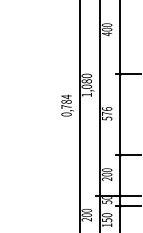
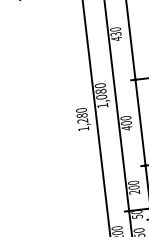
text: (107, 29) -> (116, 33), 400 -> 430
text: (66, 105) -> (82, 119), 0,784 -> 1,280
text: (107, 113) -> (126, 122), 576 -> 400

